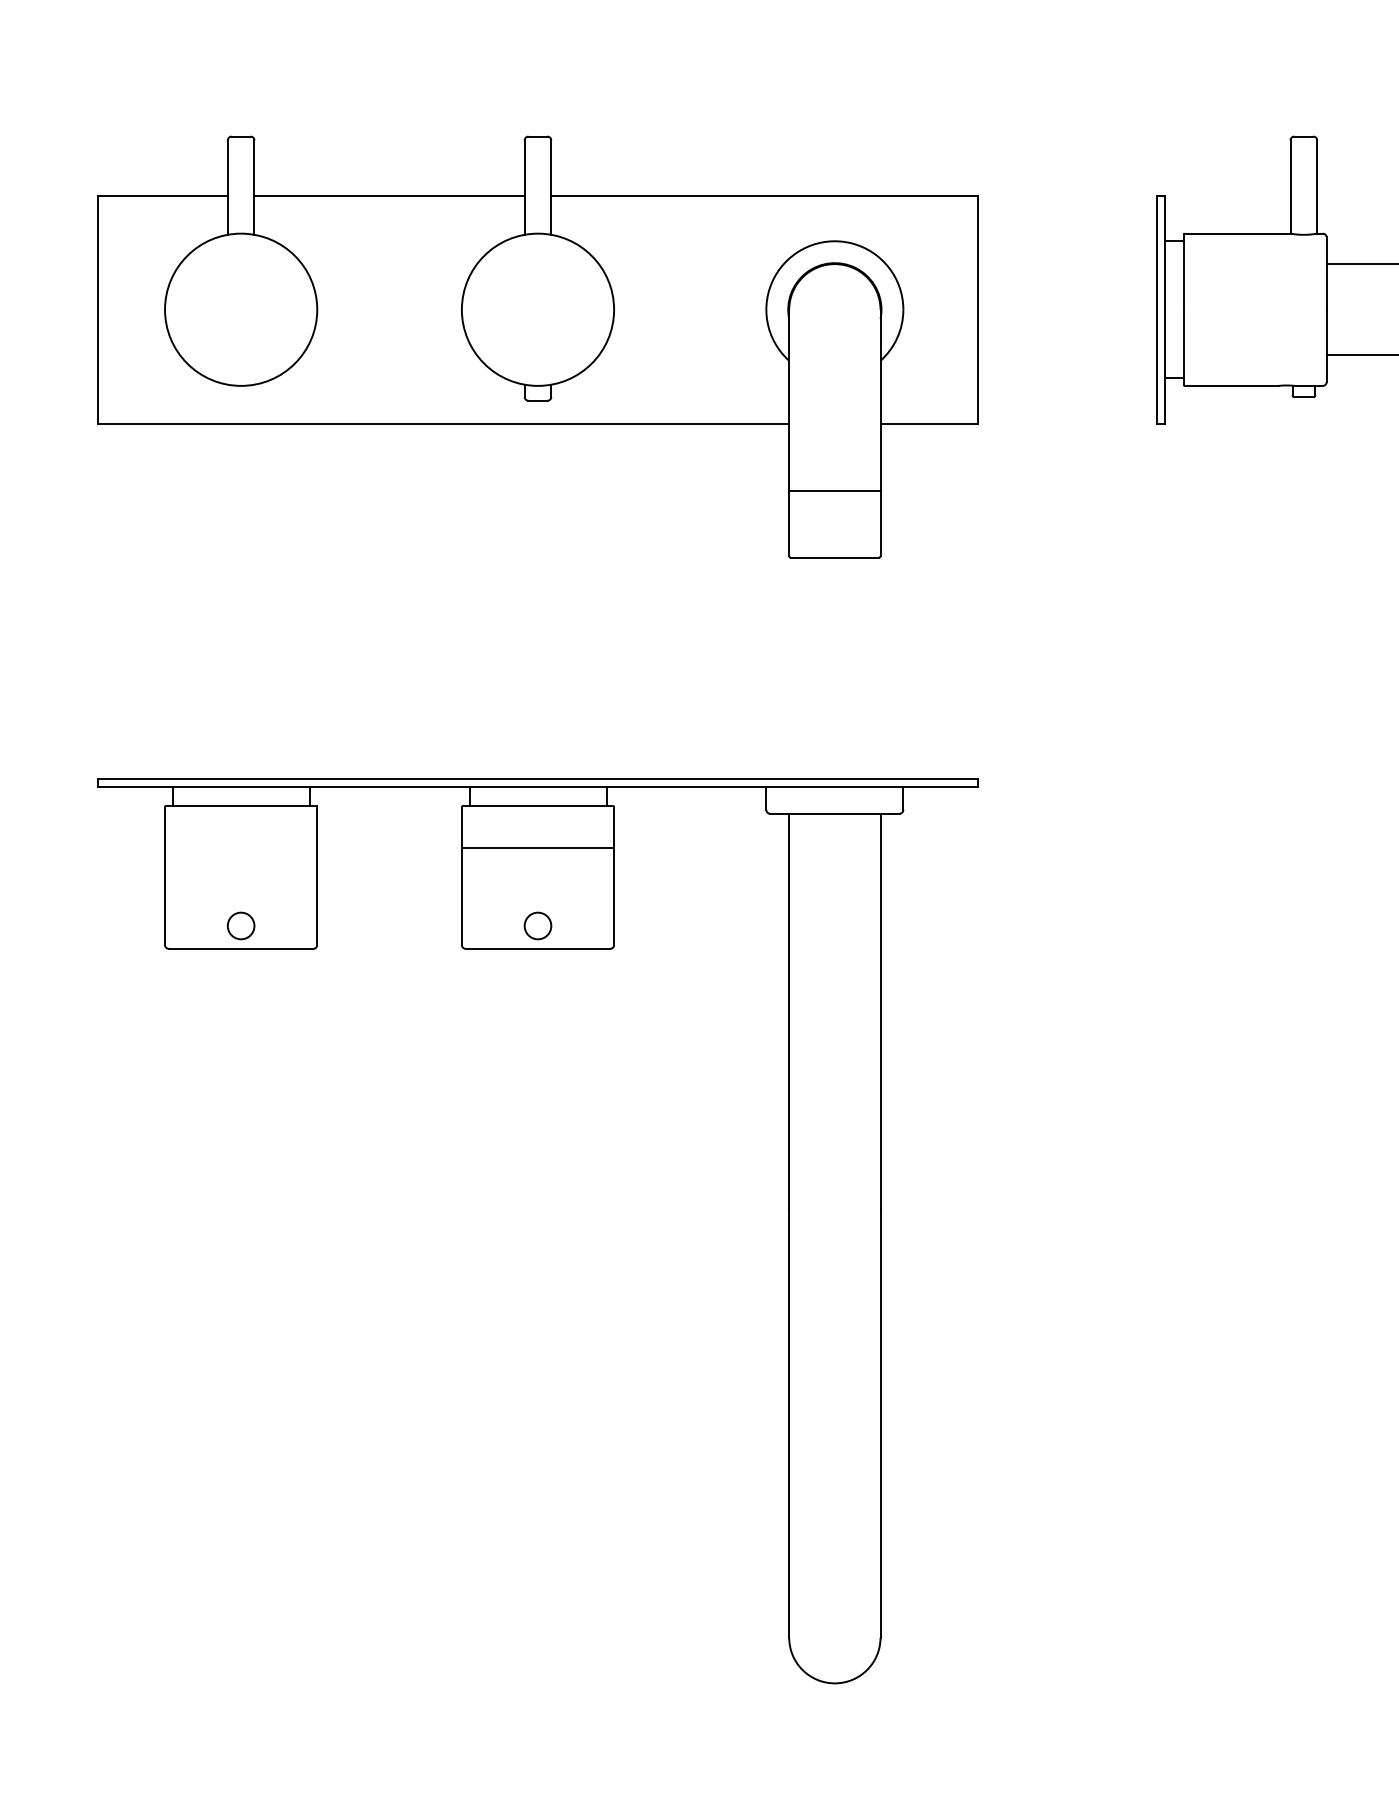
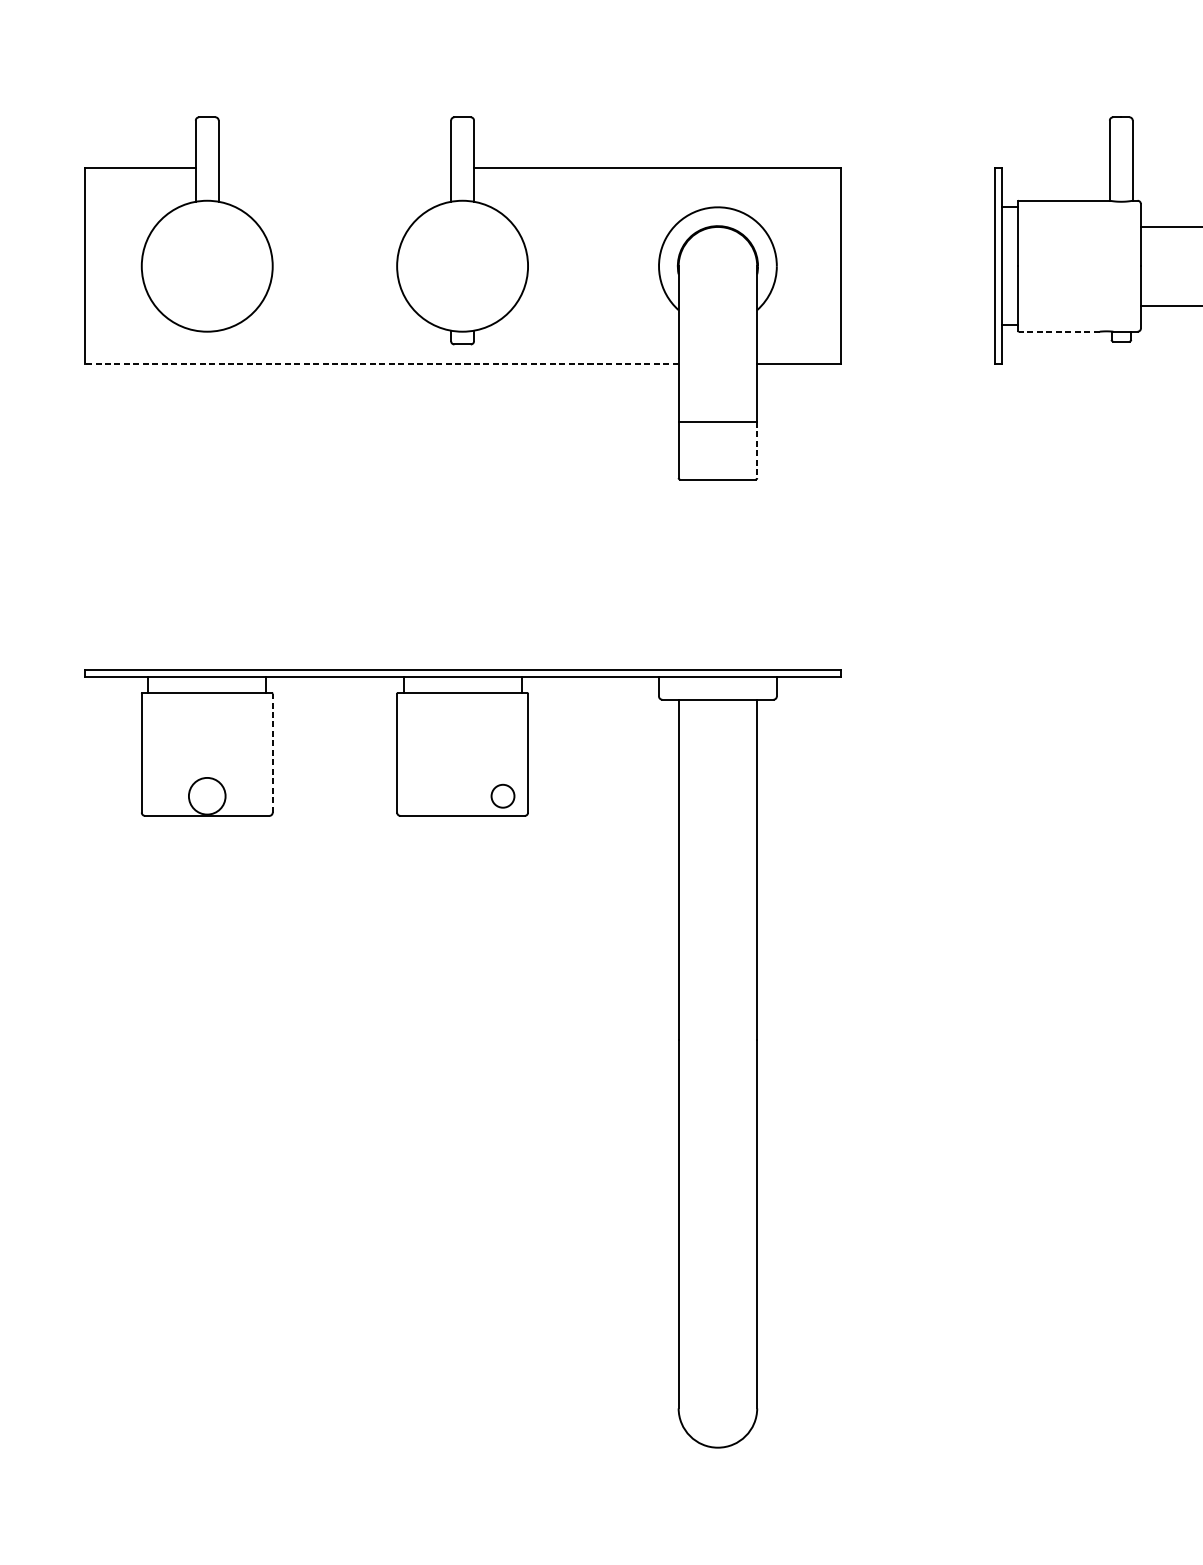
line: (389, 195) -> (334, 167), removed
line: (1231, 385) -> (1059, 331), solid -> dashed
line: (443, 423) -> (381, 364), solid -> dashed
line: (880, 523) -> (757, 450), solid -> dashed
line: (537, 847) -> (462, 728), removed
line: (317, 875) -> (272, 752), solid -> dashed
circle: (240, 925) -> (206, 795), size x1.6
circle: (537, 925) -> (502, 795), moved

